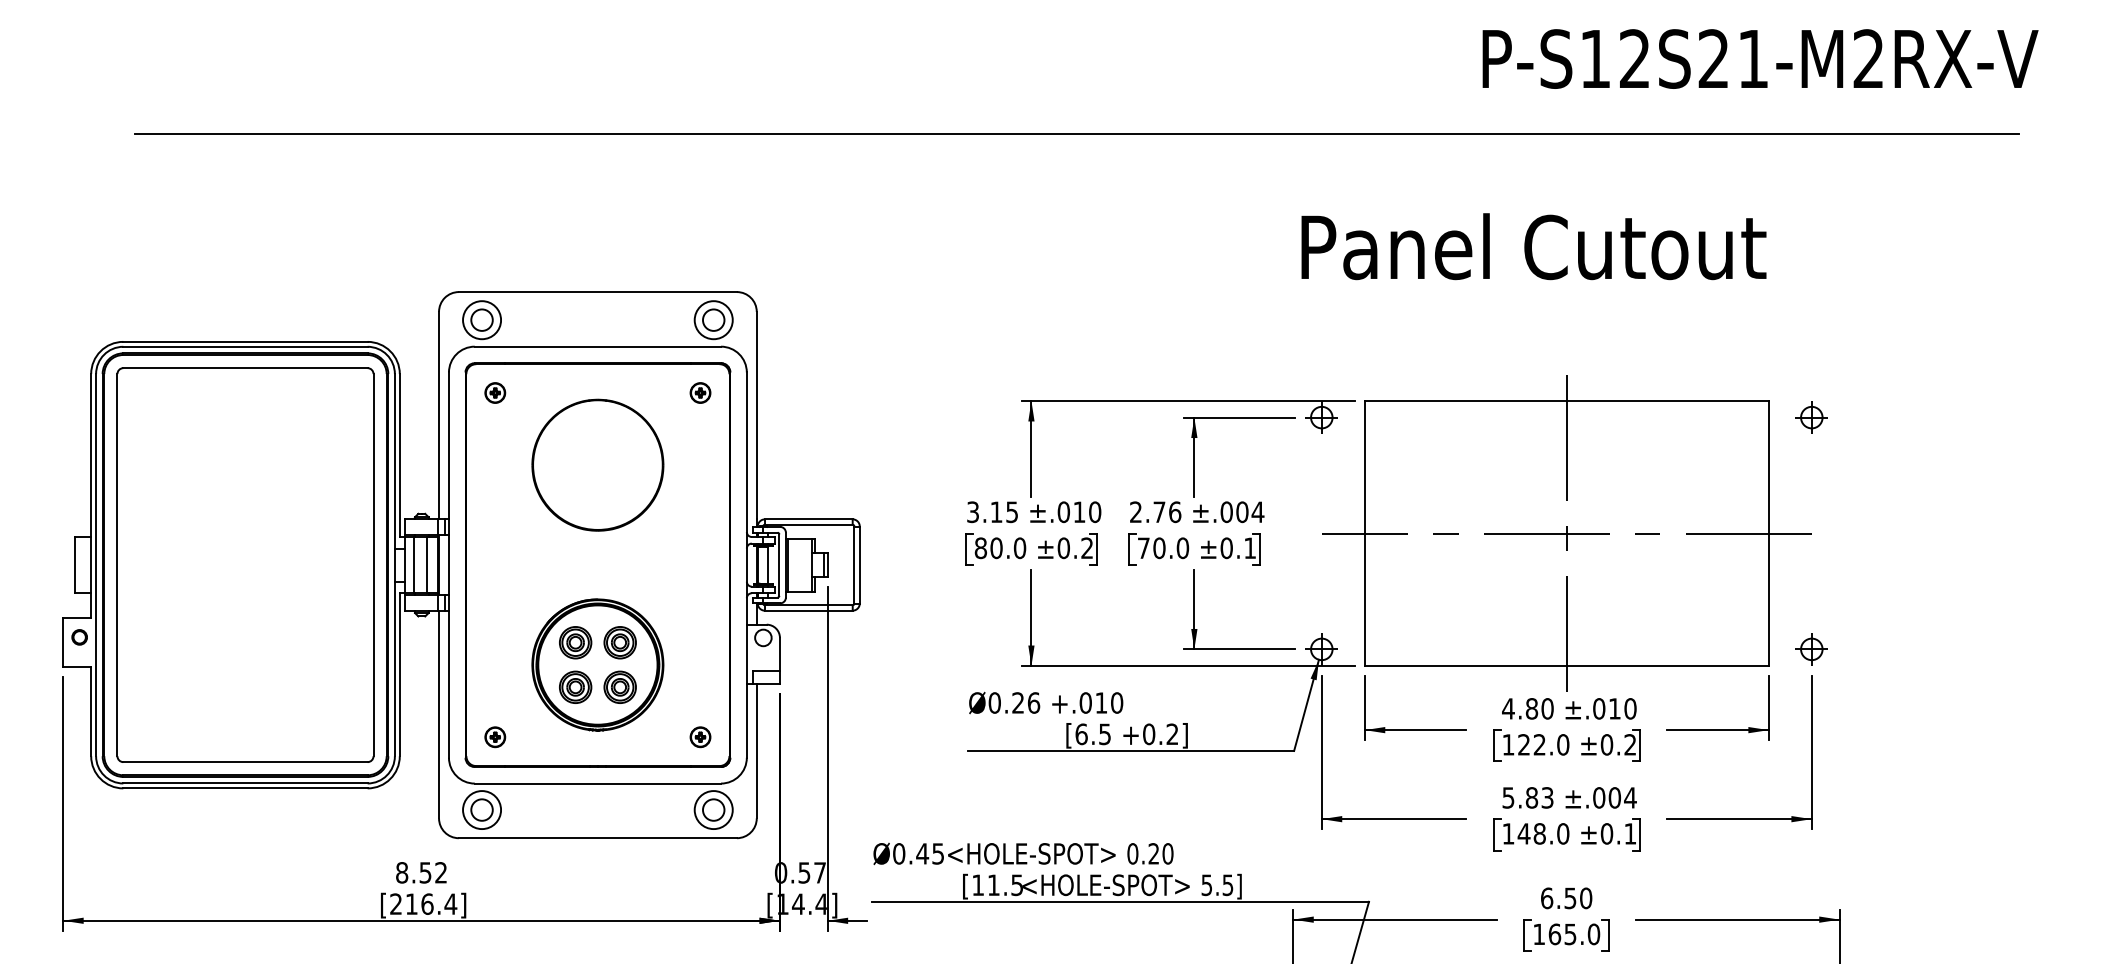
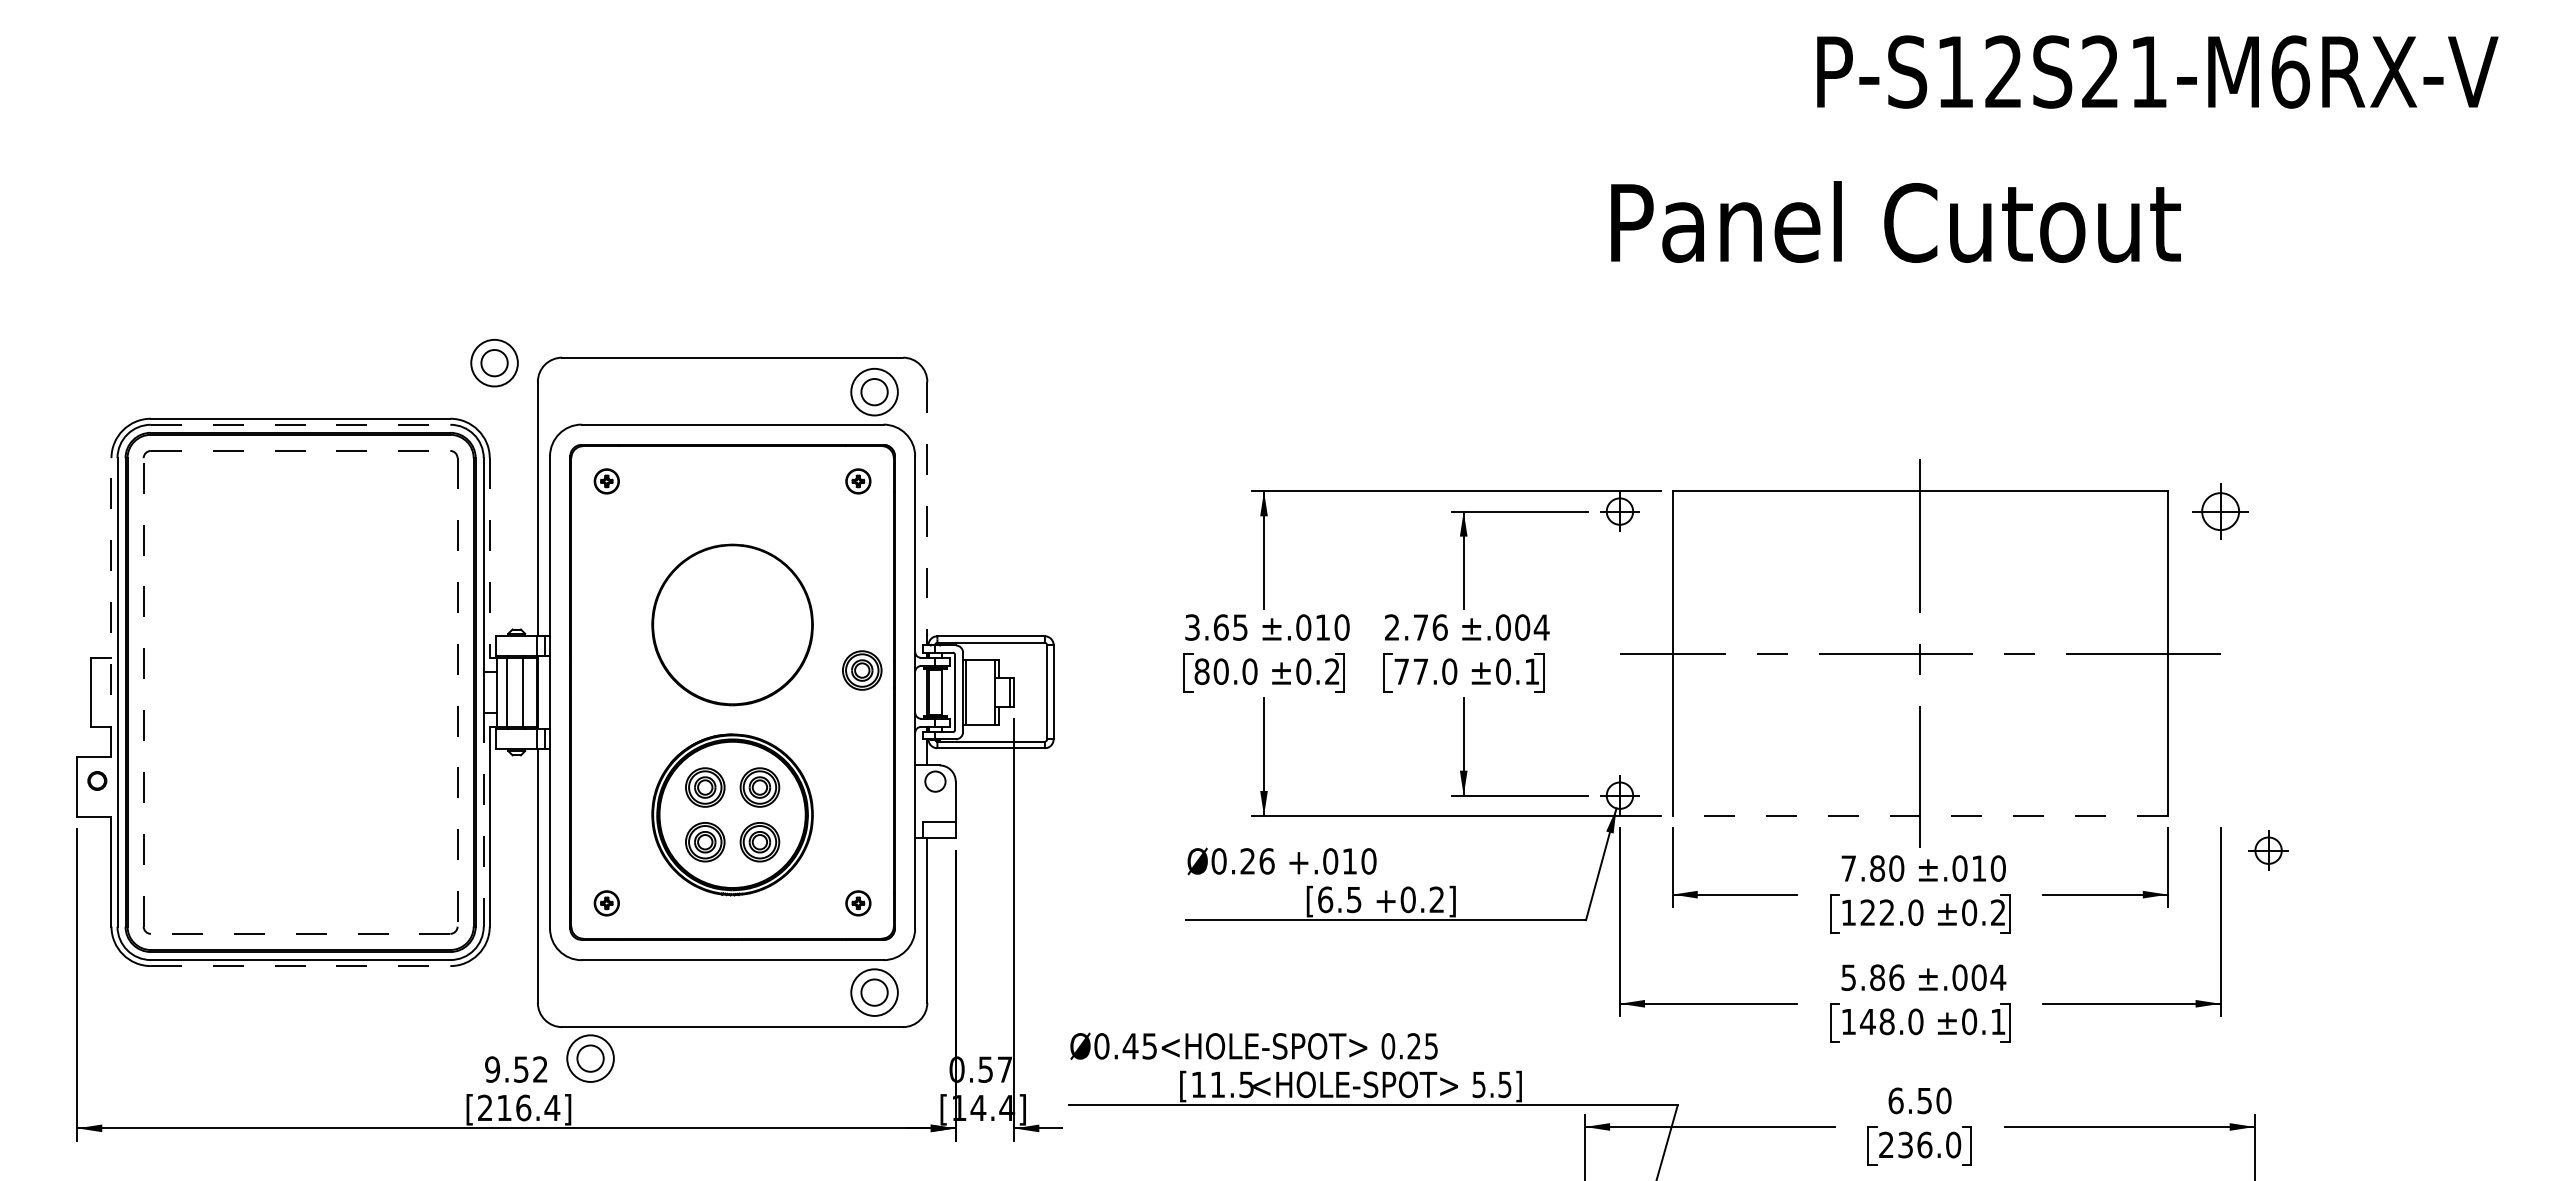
text: (1868, 58) -> (2290, 71), P-S12S21-M2RX-V -> P-S12S21-M6RX-V
line: (1076, 133) -> (1319, 163), removed
text: (1533, 246) -> (1895, 221), moved
part: (481, 320) -> (494, 363), moved
line: (245, 346) -> (300, 424), solid -> dashed
line: (245, 367) -> (300, 450), solid -> dashed
line: (756, 415) -> (927, 508), solid -> dashed
part: (1811, 417) -> (2220, 511), size x1.4
line: (399, 455) -> (489, 558), solid -> dashed
part: (597, 464) -> (732, 624), moved
line: (91, 495) -> (111, 607), solid -> dashed
text: (995, 512) -> (1220, 627), 3.15 -> 3.65
part: (703, 547) -> (862, 670), added
text: (1159, 548) -> (1420, 671), 70.0 -> 77.0
line: (117, 564) -> (143, 691), solid -> dashed
line: (373, 565) -> (457, 692), solid -> dashed
part: (1811, 649) -> (2268, 850), moved
line: (1566, 665) -> (1920, 815), solid -> dashed
line: (394, 669) -> (483, 820), solid -> dashed
text: (1508, 708) -> (1848, 868), 4.80 -> 7.80
line: (245, 761) -> (300, 933), solid -> dashed
line: (245, 788) -> (300, 966), solid -> dashed
text: (1547, 797) -> (1896, 977), 5.83 -> 5.86
part: (481, 809) -> (590, 1058), moved
text: (1168, 854) -> (1431, 1046), 0.20 -> 0.25
text: (402, 872) -> (492, 1069), 8.52 -> 9.52
text: (1554, 933) -> (1905, 1144), 165.0 -> 236.0

